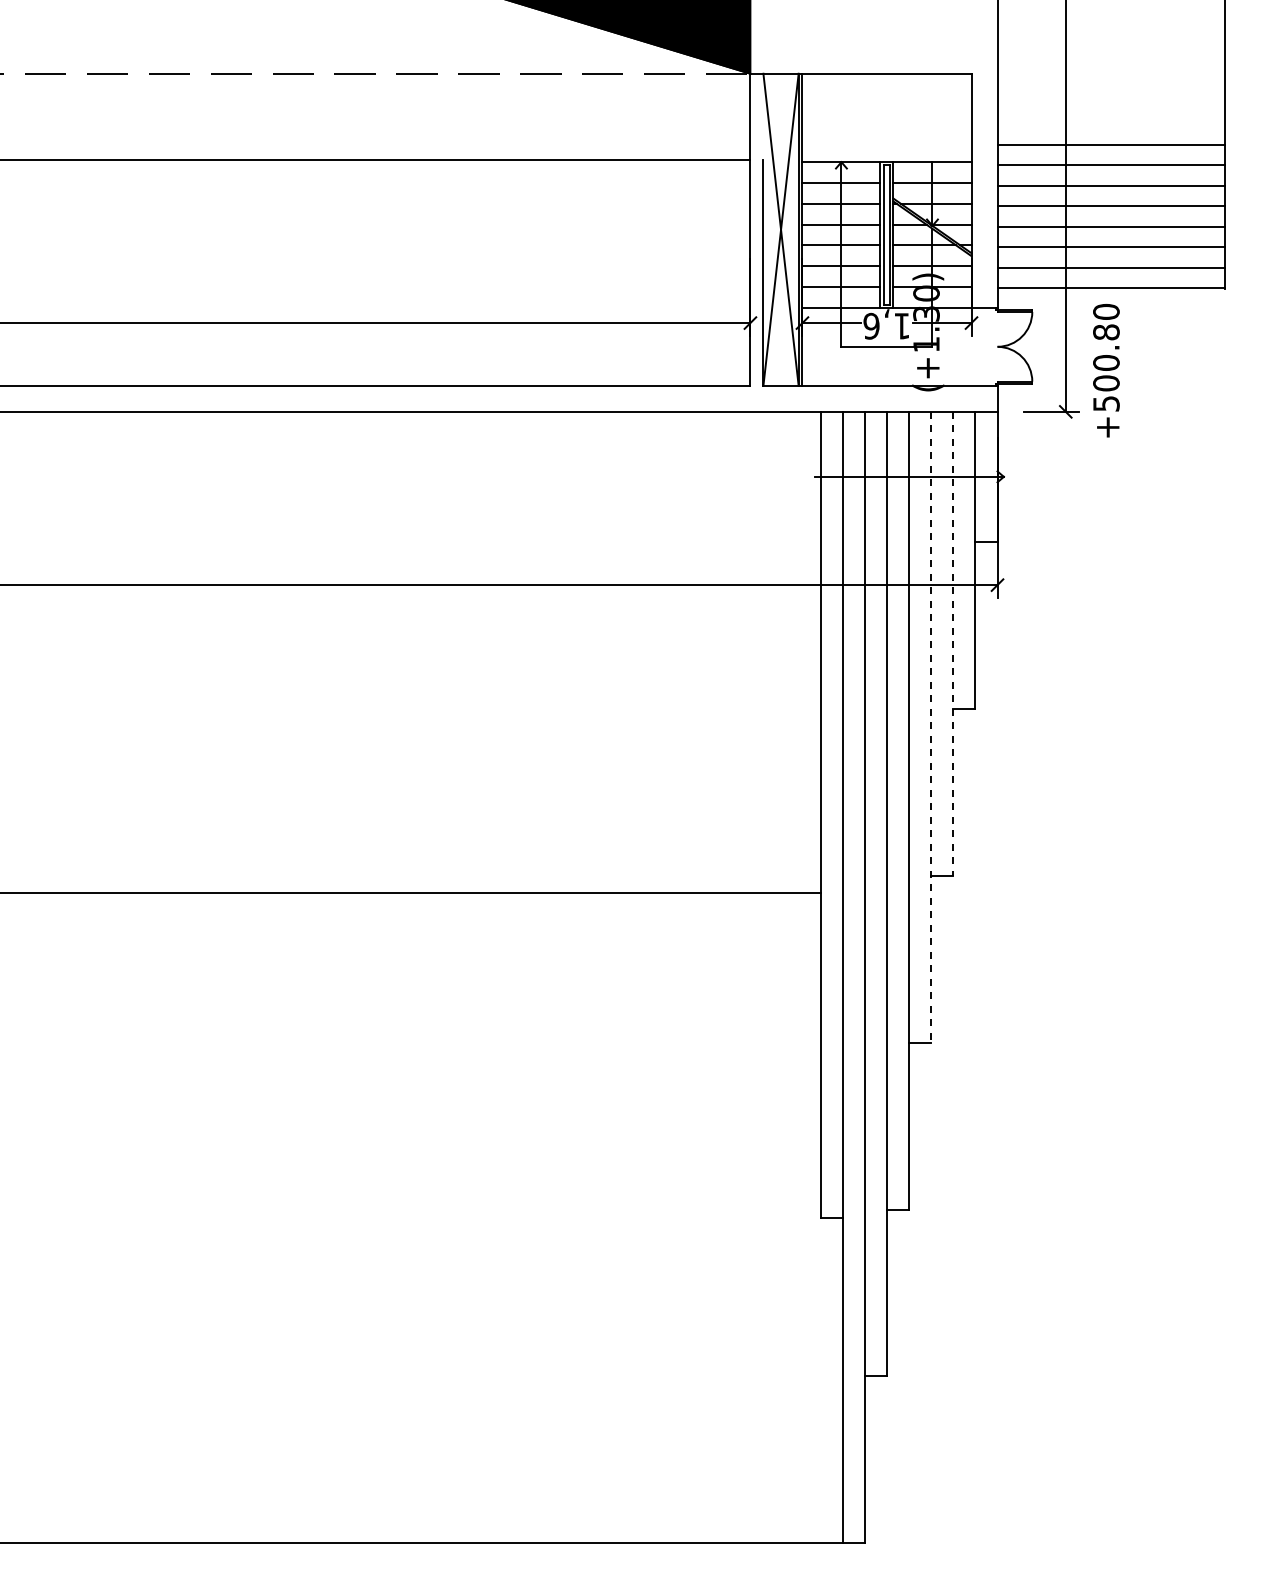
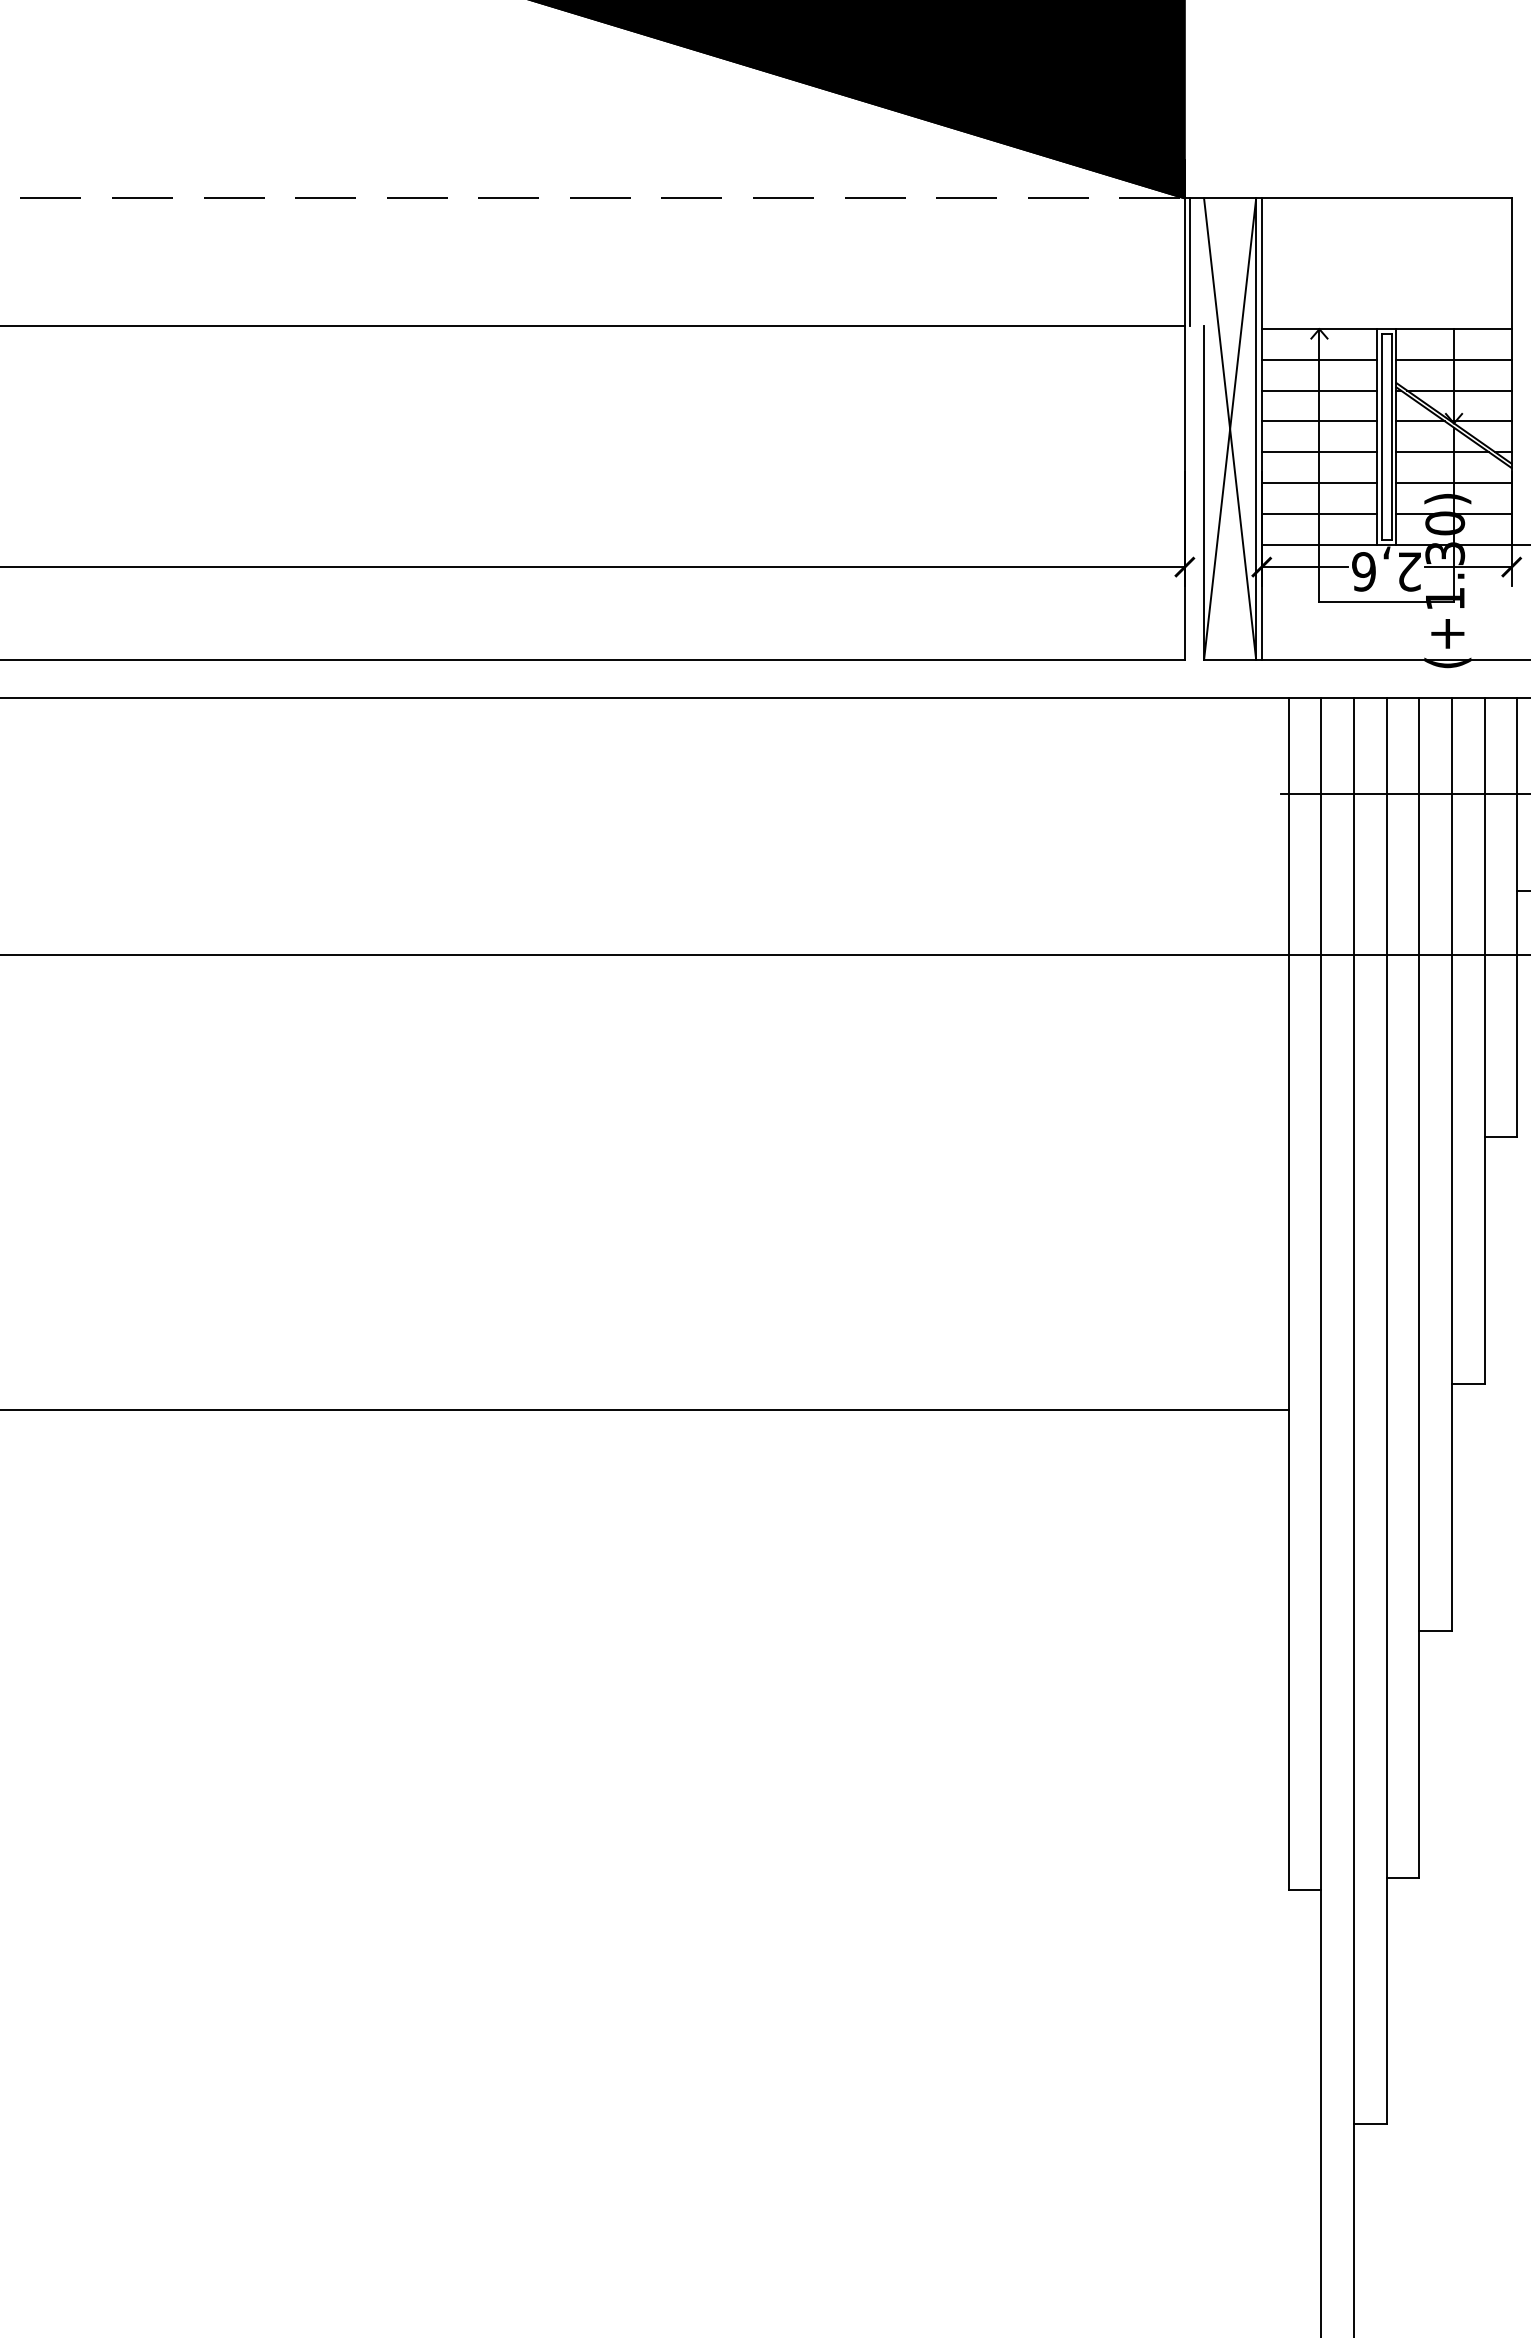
line: (753, 116) -> (1189, 261), added
text: (902, 326) -> (1409, 572), 1,6 -> 2,6
line: (953, 643) -> (1485, 1040), dashed -> solid
line: (931, 727) -> (1452, 1165), dashed -> solid

